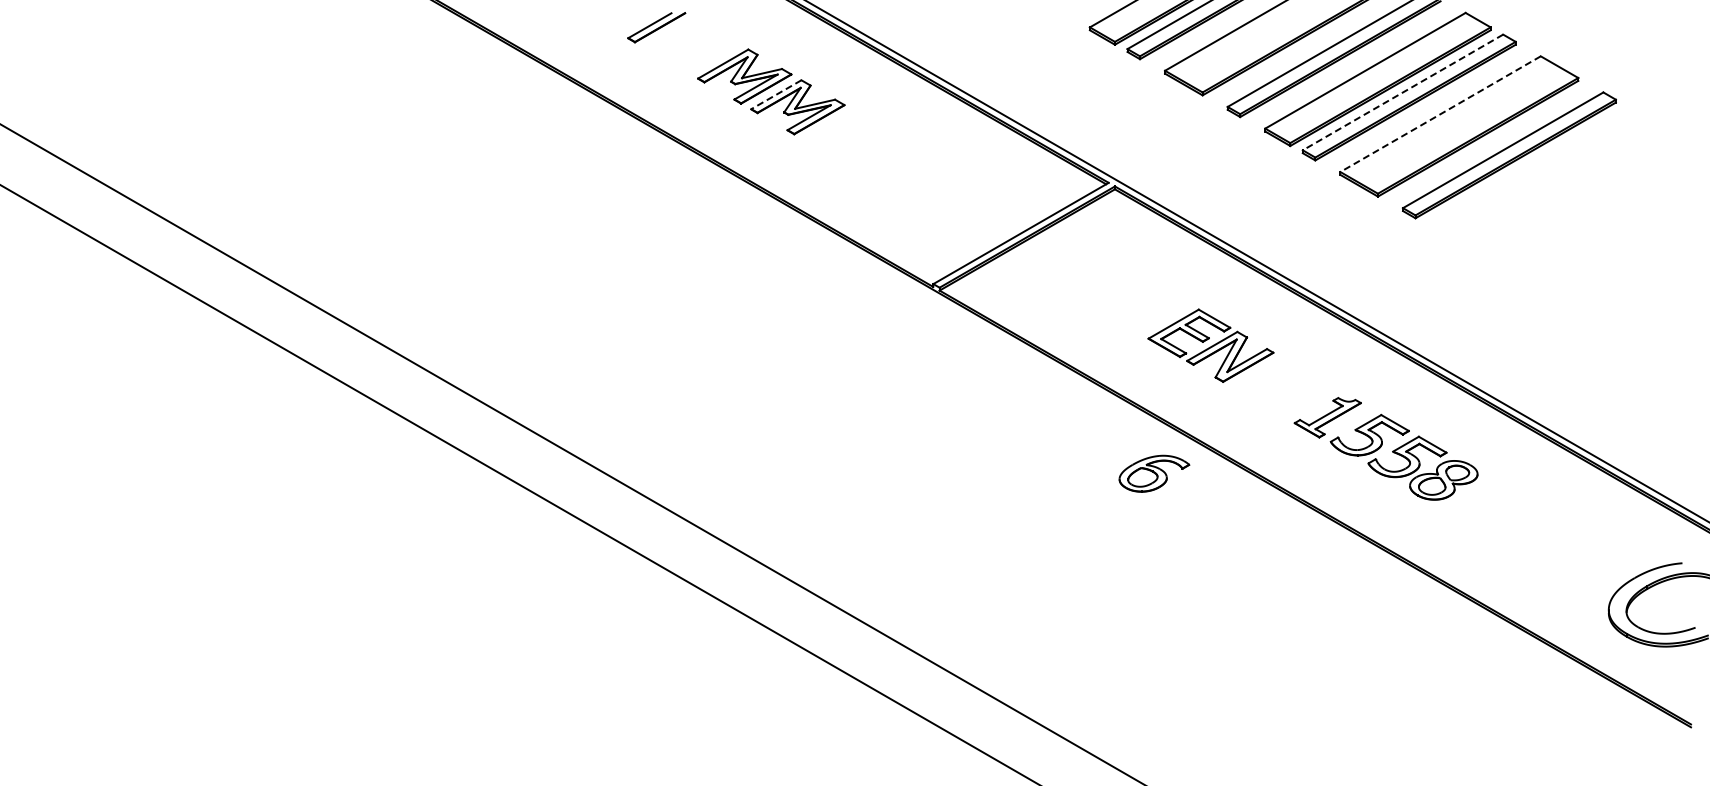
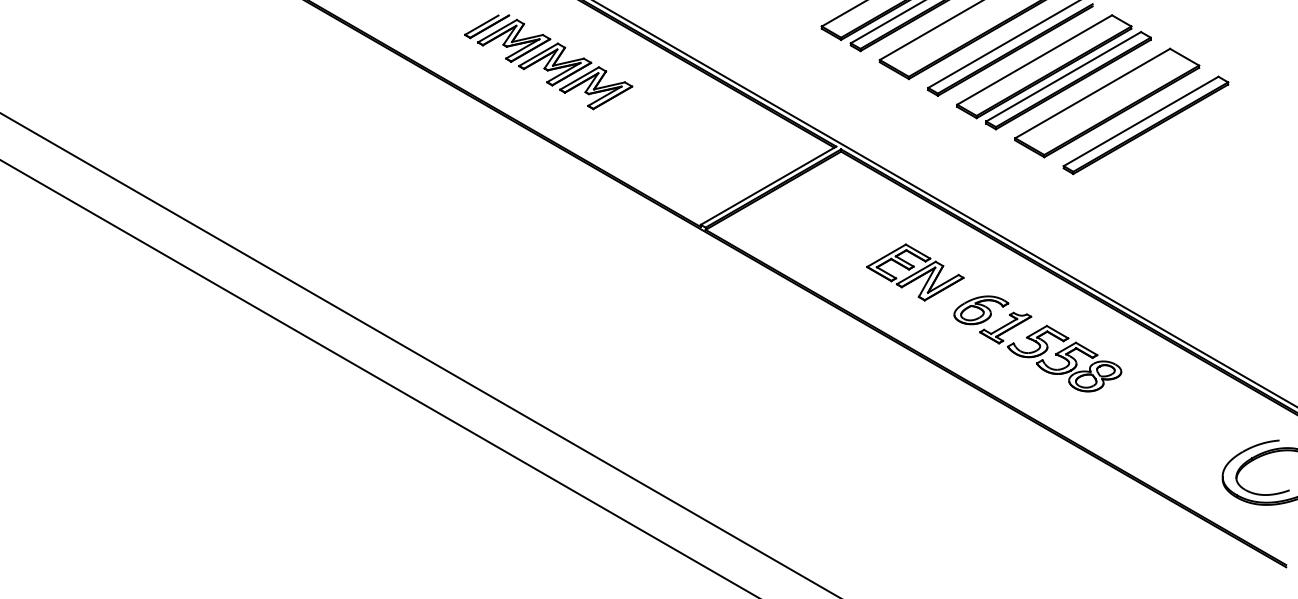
part: (691, 45) -> (513, 40), added
line: (1403, 92) -> (1064, 76), dashed -> solid
line: (776, 94) -> (579, 78), dashed -> solid
line: (1440, 114) -> (1092, 93), dashed -> solid
part: (1154, 473) -> (981, 310), moved

